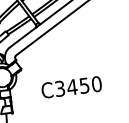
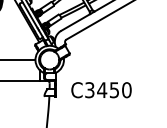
text: (71, 87) -> (101, 90), moved

